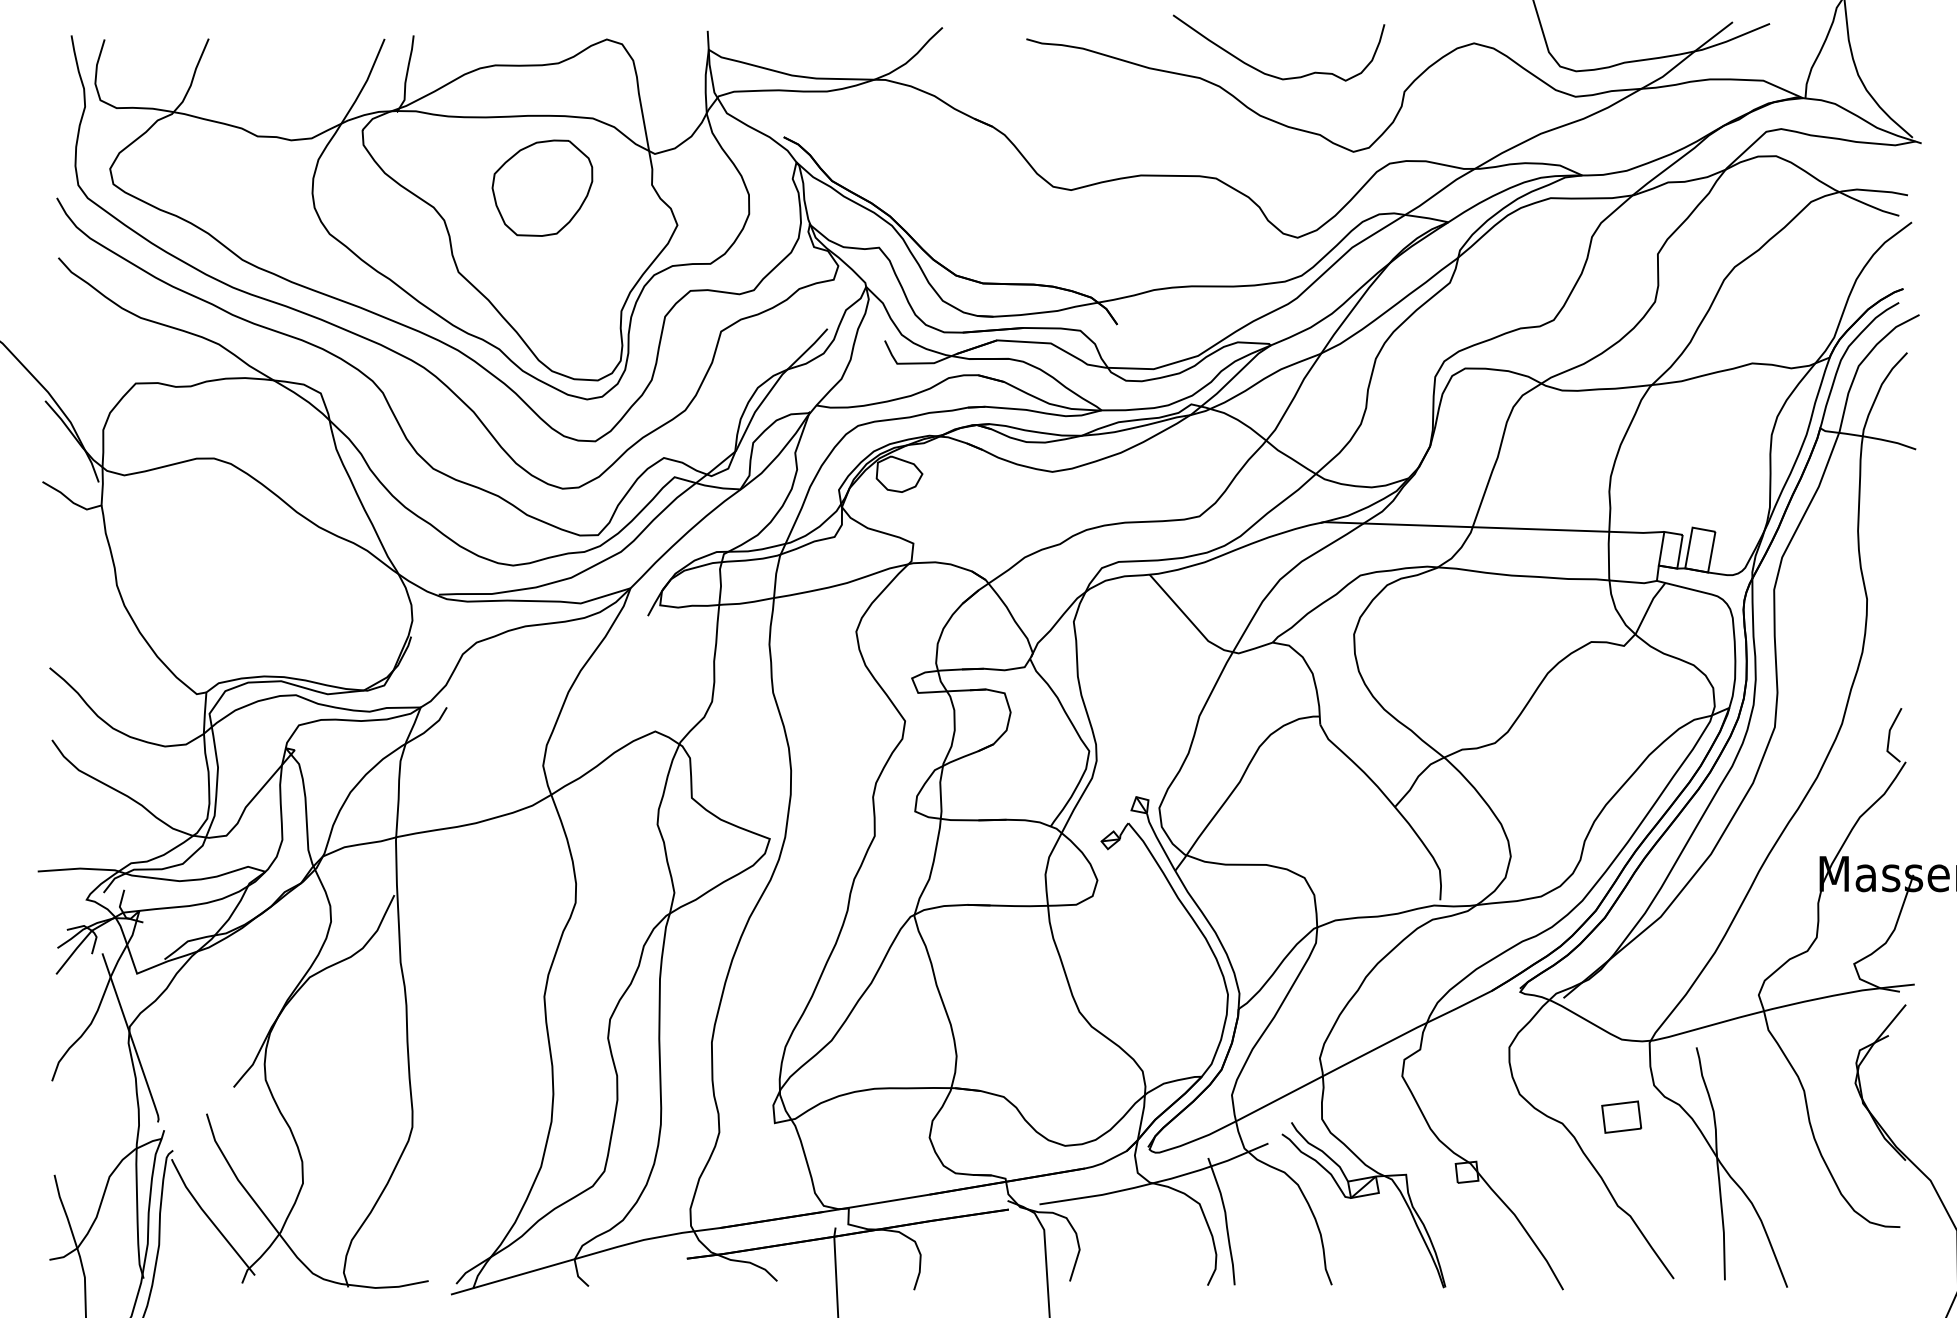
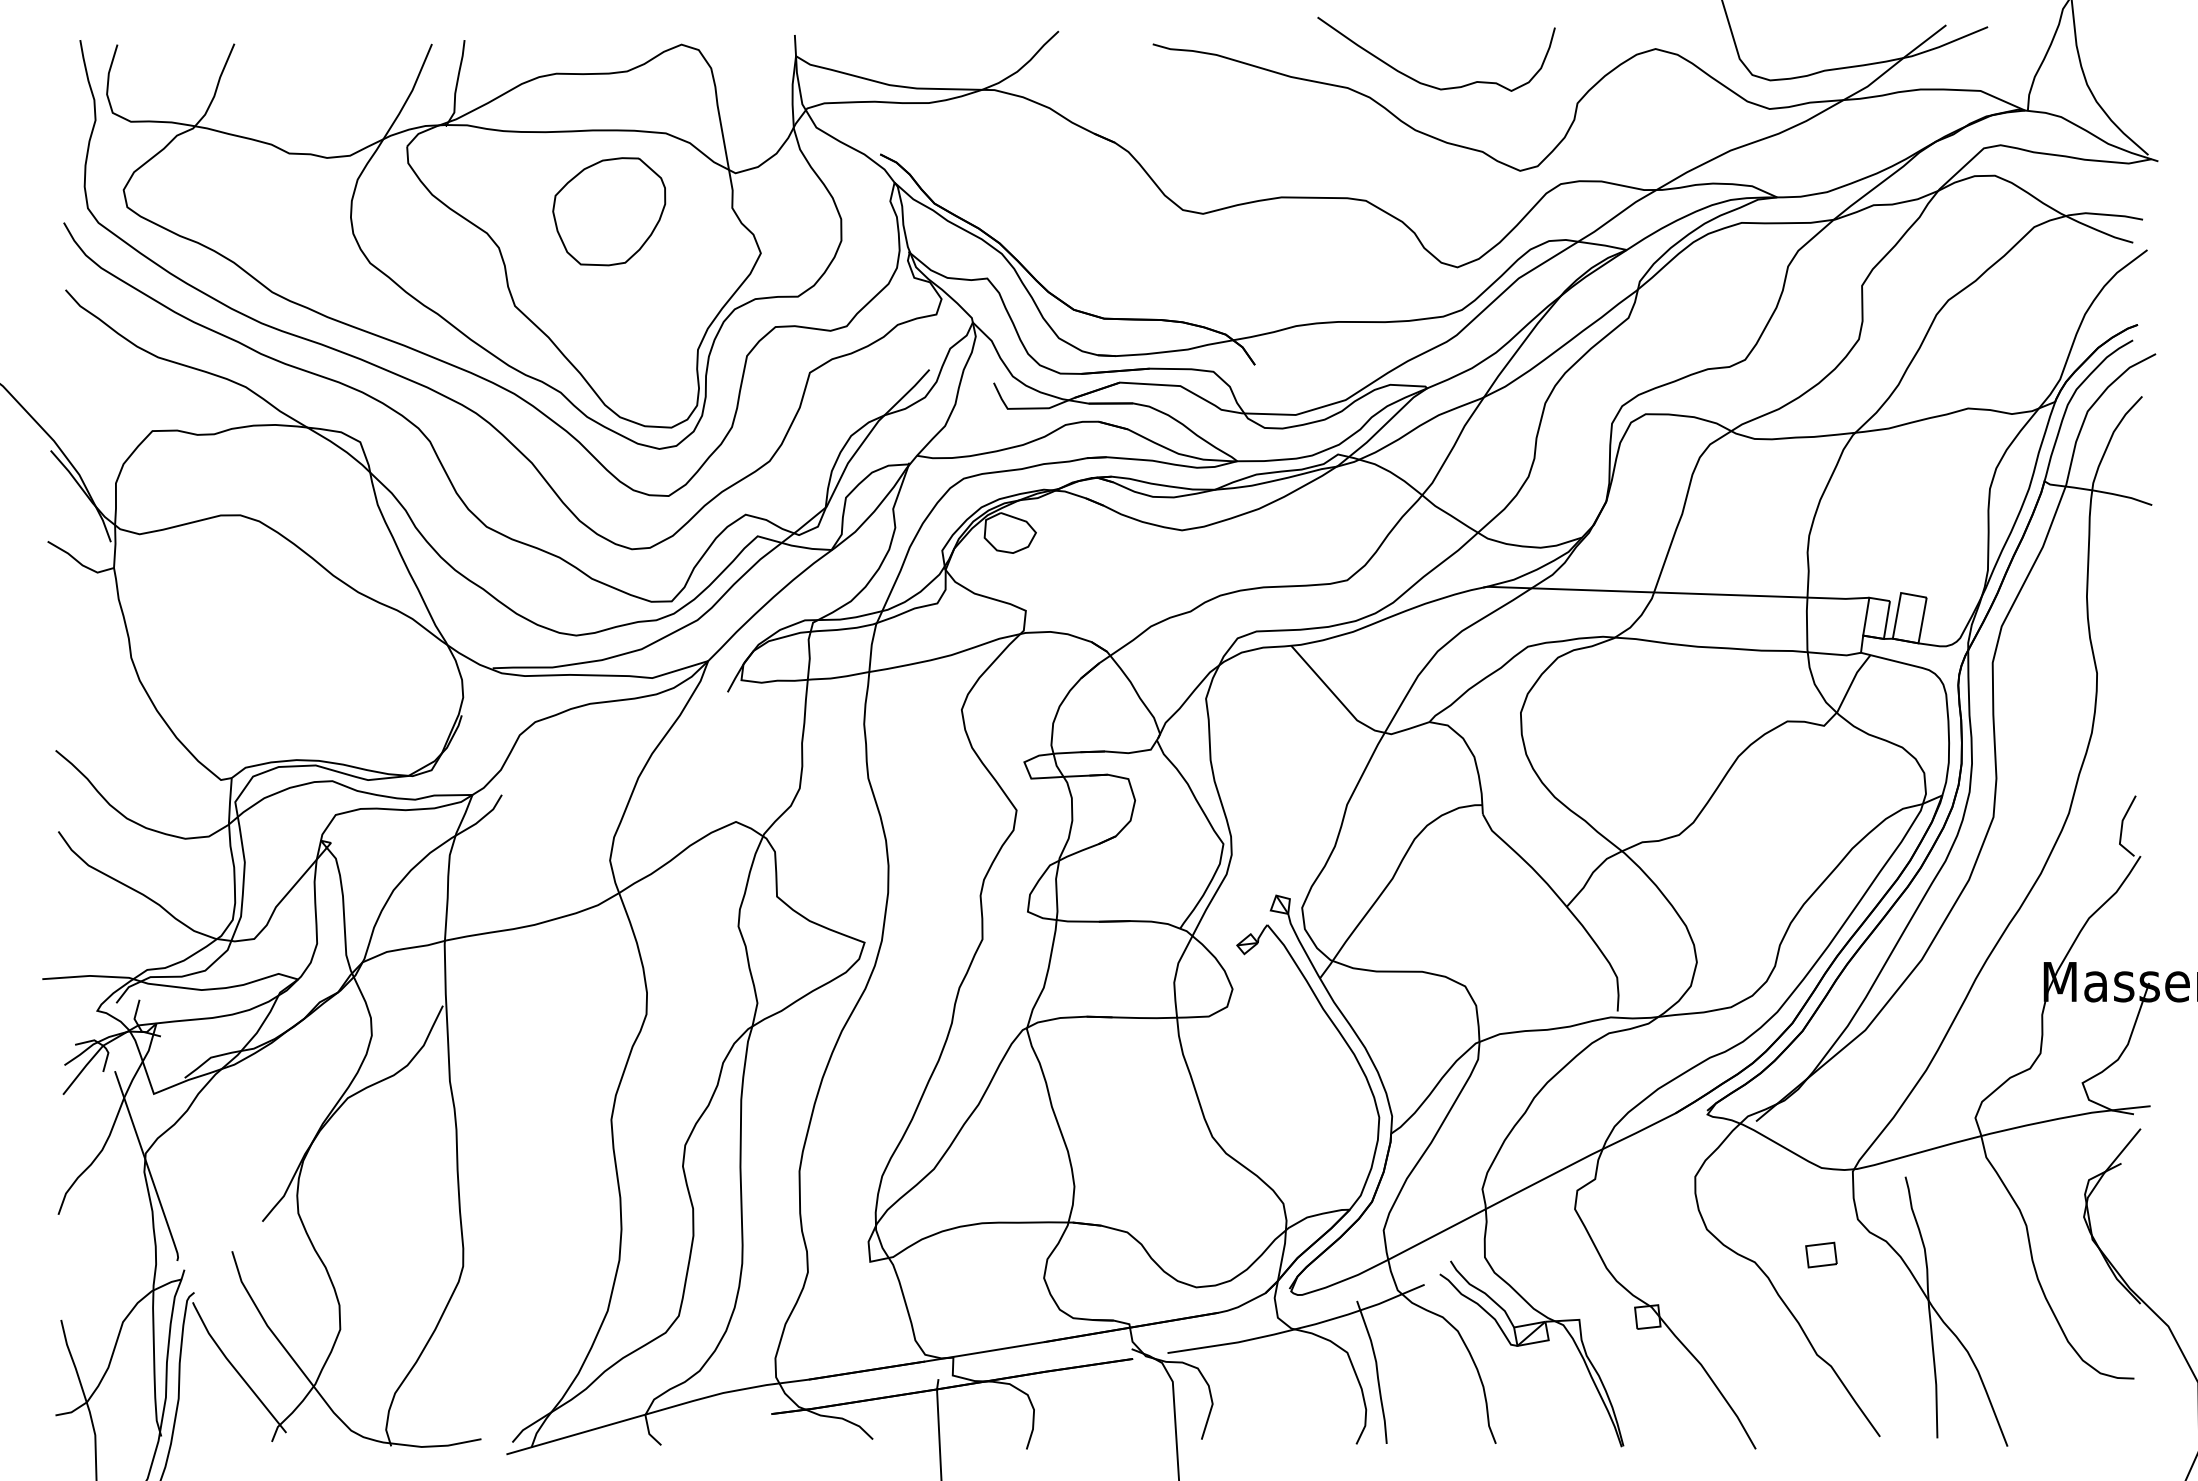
part: (1621, 1116) -> (1821, 1254), size x0.7

